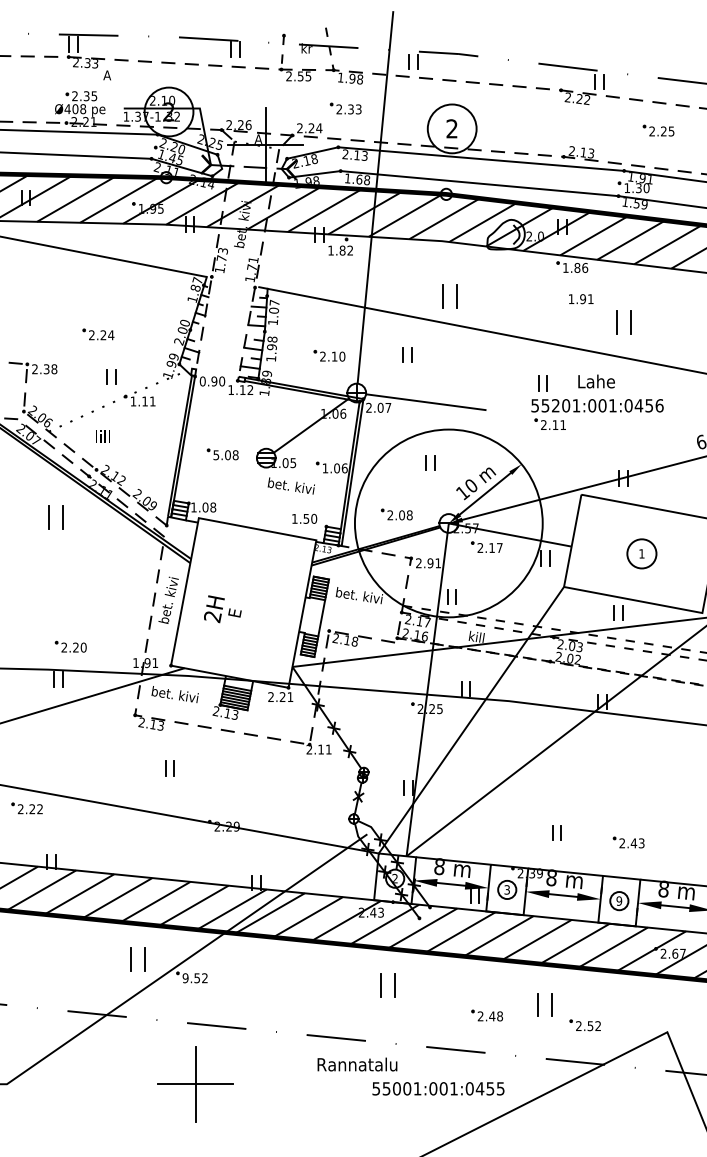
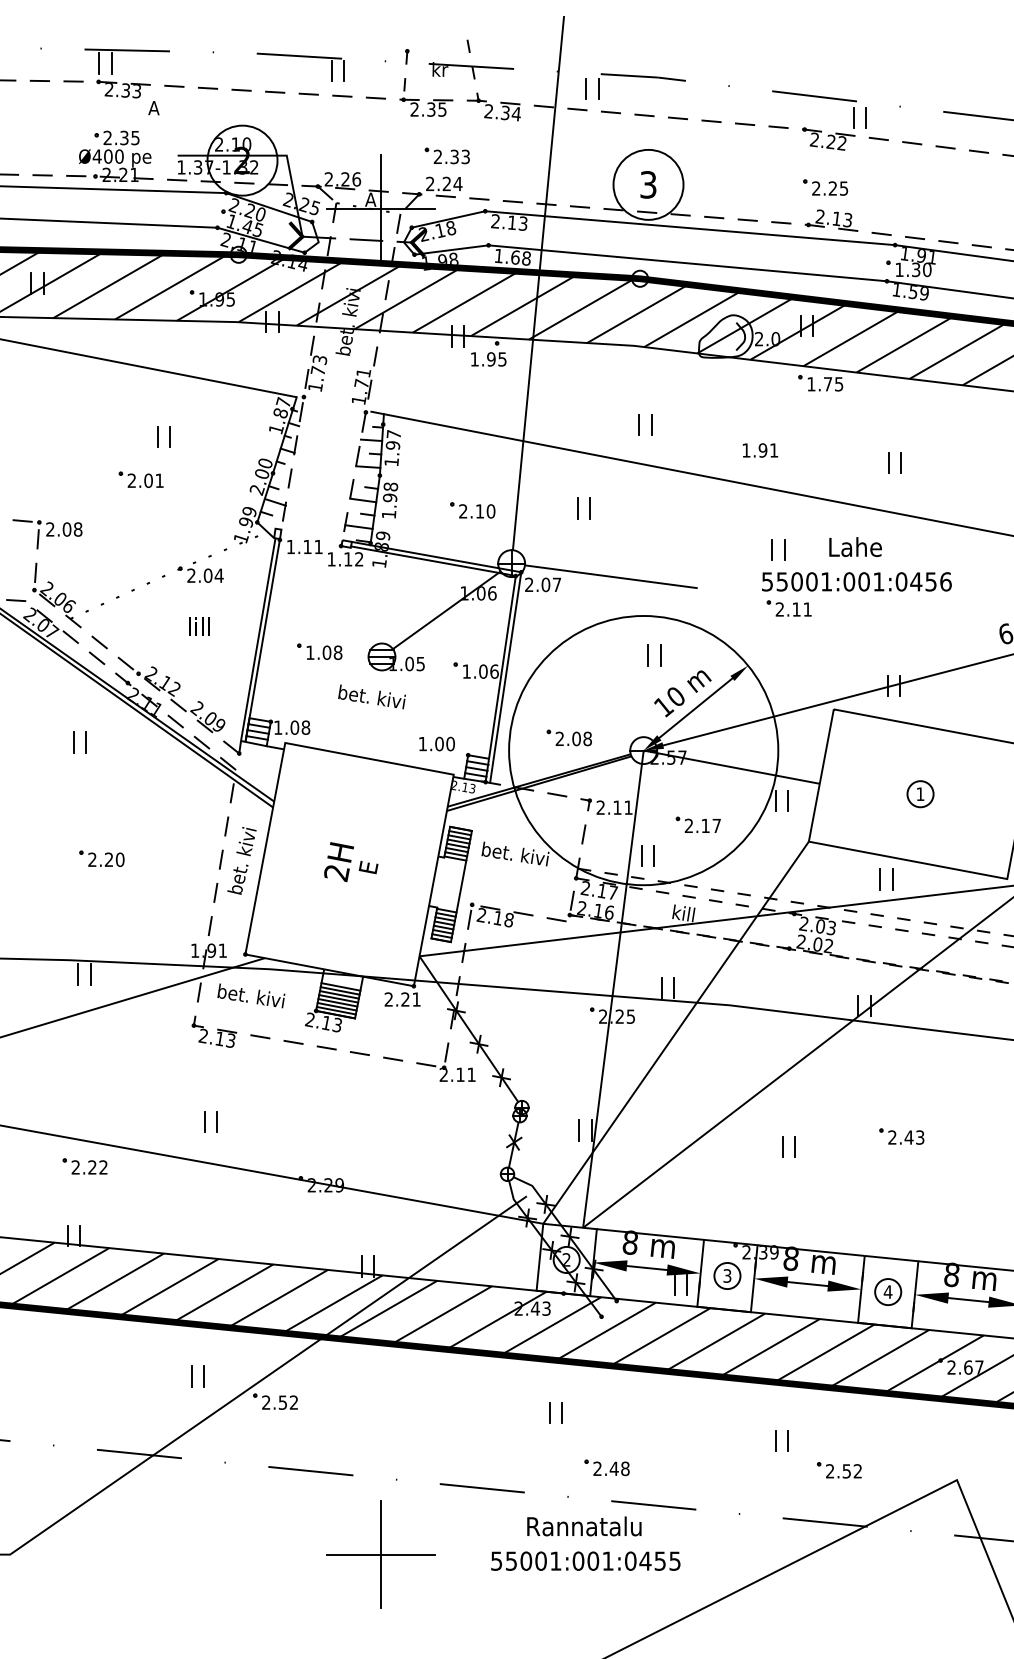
text: (300, 75) -> (431, 108), 2.55 -> 2.35
text: (350, 78) -> (502, 112), 1.98 -> 2.34
text: (83, 108) -> (119, 155), Ø408 -> Ø400
part: (345, 108) -> (446, 155), moved
text: (451, 128) -> (647, 184), 2 -> 3
part: (658, 130) -> (825, 187), moved
text: (346, 250) -> (496, 359), 1.82 -> 1.95
text: (581, 267) -> (833, 383), 1.86 -> 1.75
part: (449, 295) -> (644, 423), size x0.62
text: (581, 299) -> (760, 450), moved
text: (273, 310) -> (392, 445), 1.07 -> 1.97
part: (624, 322) -> (895, 462), size x0.62
text: (107, 335) -> (154, 481), 2.24 -> 2.01
text: (46, 369) -> (66, 529), 2.38 -> 2.08
part: (111, 376) -> (164, 436), moved
text: (212, 381) -> (304, 547), 0.90 -> 1.11
text: (142, 401) -> (204, 575), 1.11 -> 2.04
text: (555, 405) -> (796, 581), 55201:001:0456 -> 55001:001:0456
text: (102, 436) -> (198, 625), moved
text: (216, 455) -> (310, 653), 5.08 -> 1.08
part: (430, 462) -> (654, 654), moved
text: (290, 485) -> (370, 696), moved
part: (55, 517) -> (79, 742), size x0.62
text: (306, 518) -> (439, 743), 1.50 -> 1.00
part: (486, 546) -> (697, 823), moved
circle: (641, 553) -> (919, 793), size x0.62
text: (430, 563) -> (617, 807), 2.91 -> 2.11
text: (222, 609) -> (350, 862), moved
part: (70, 646) -> (101, 858), moved
part: (169, 768) -> (210, 1121), moved
part: (26, 808) -> (84, 1166), moved
part: (556, 832) -> (788, 1146), moved
part: (628, 842) -> (901, 1136), moved
text: (619, 900) -> (888, 1291), 9 -> 4
part: (137, 959) -> (197, 1375), size x0.62
text: (185, 978) -> (266, 1403), 9.52 -> 2.52
part: (387, 985) -> (555, 1413), size x0.62
part: (544, 1004) -> (780, 1440), size x0.62
part: (486, 1015) -> (605, 1467), moved
text: (357, 1064) -> (584, 1526), moved
part: (195, 1084) -> (380, 1555), moved
text: (438, 1088) -> (585, 1560), moved

